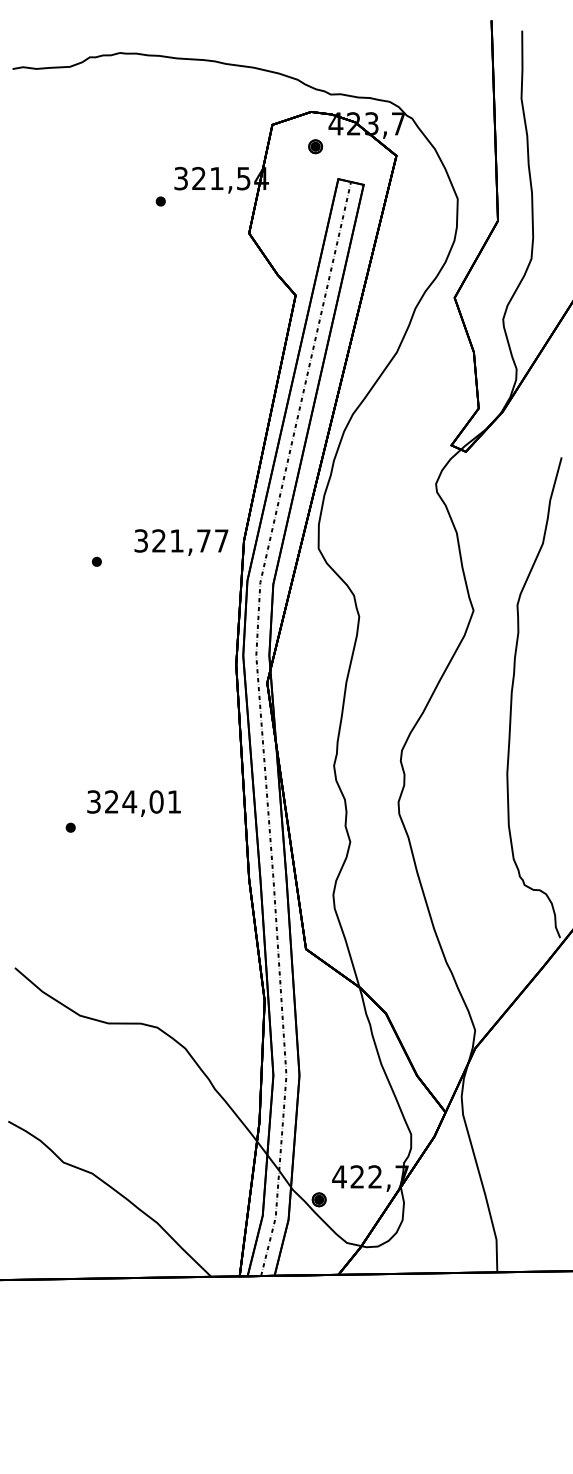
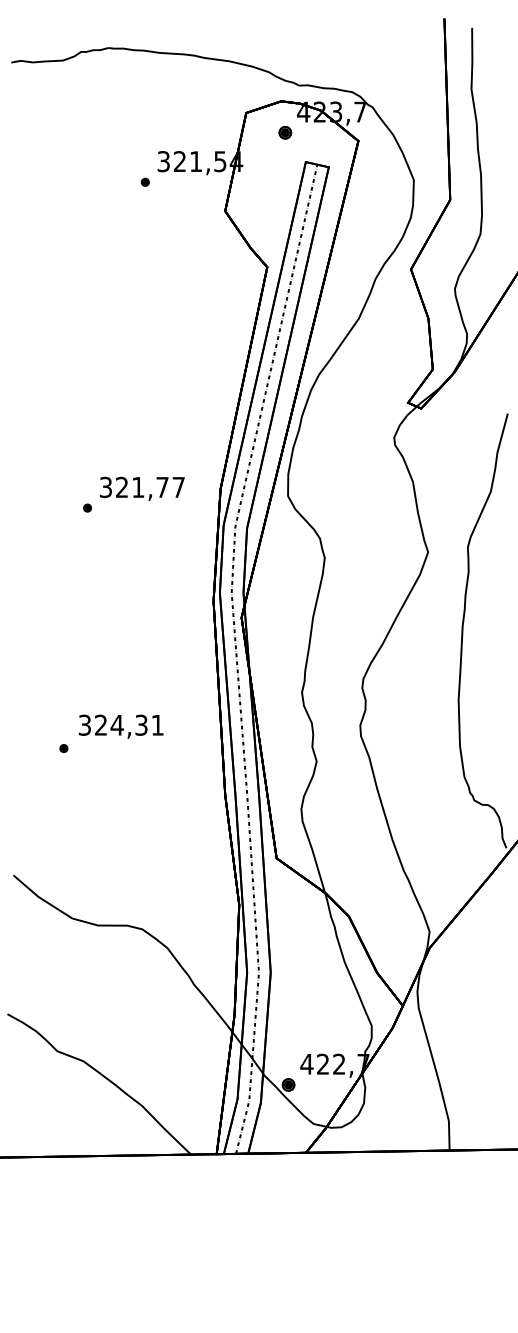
text: (181, 542) -> (142, 488), moved
text: (156, 801) -> (141, 724), 324,01 -> 324,31

